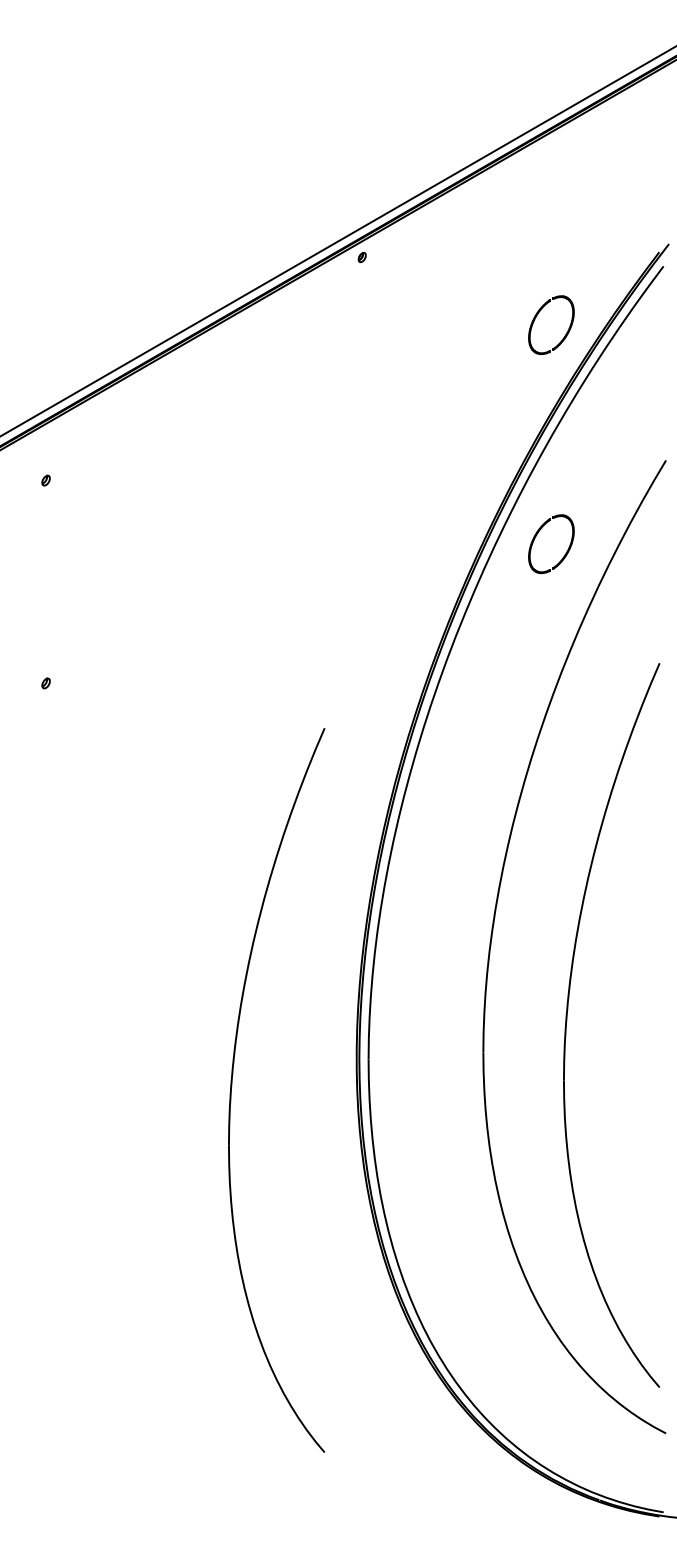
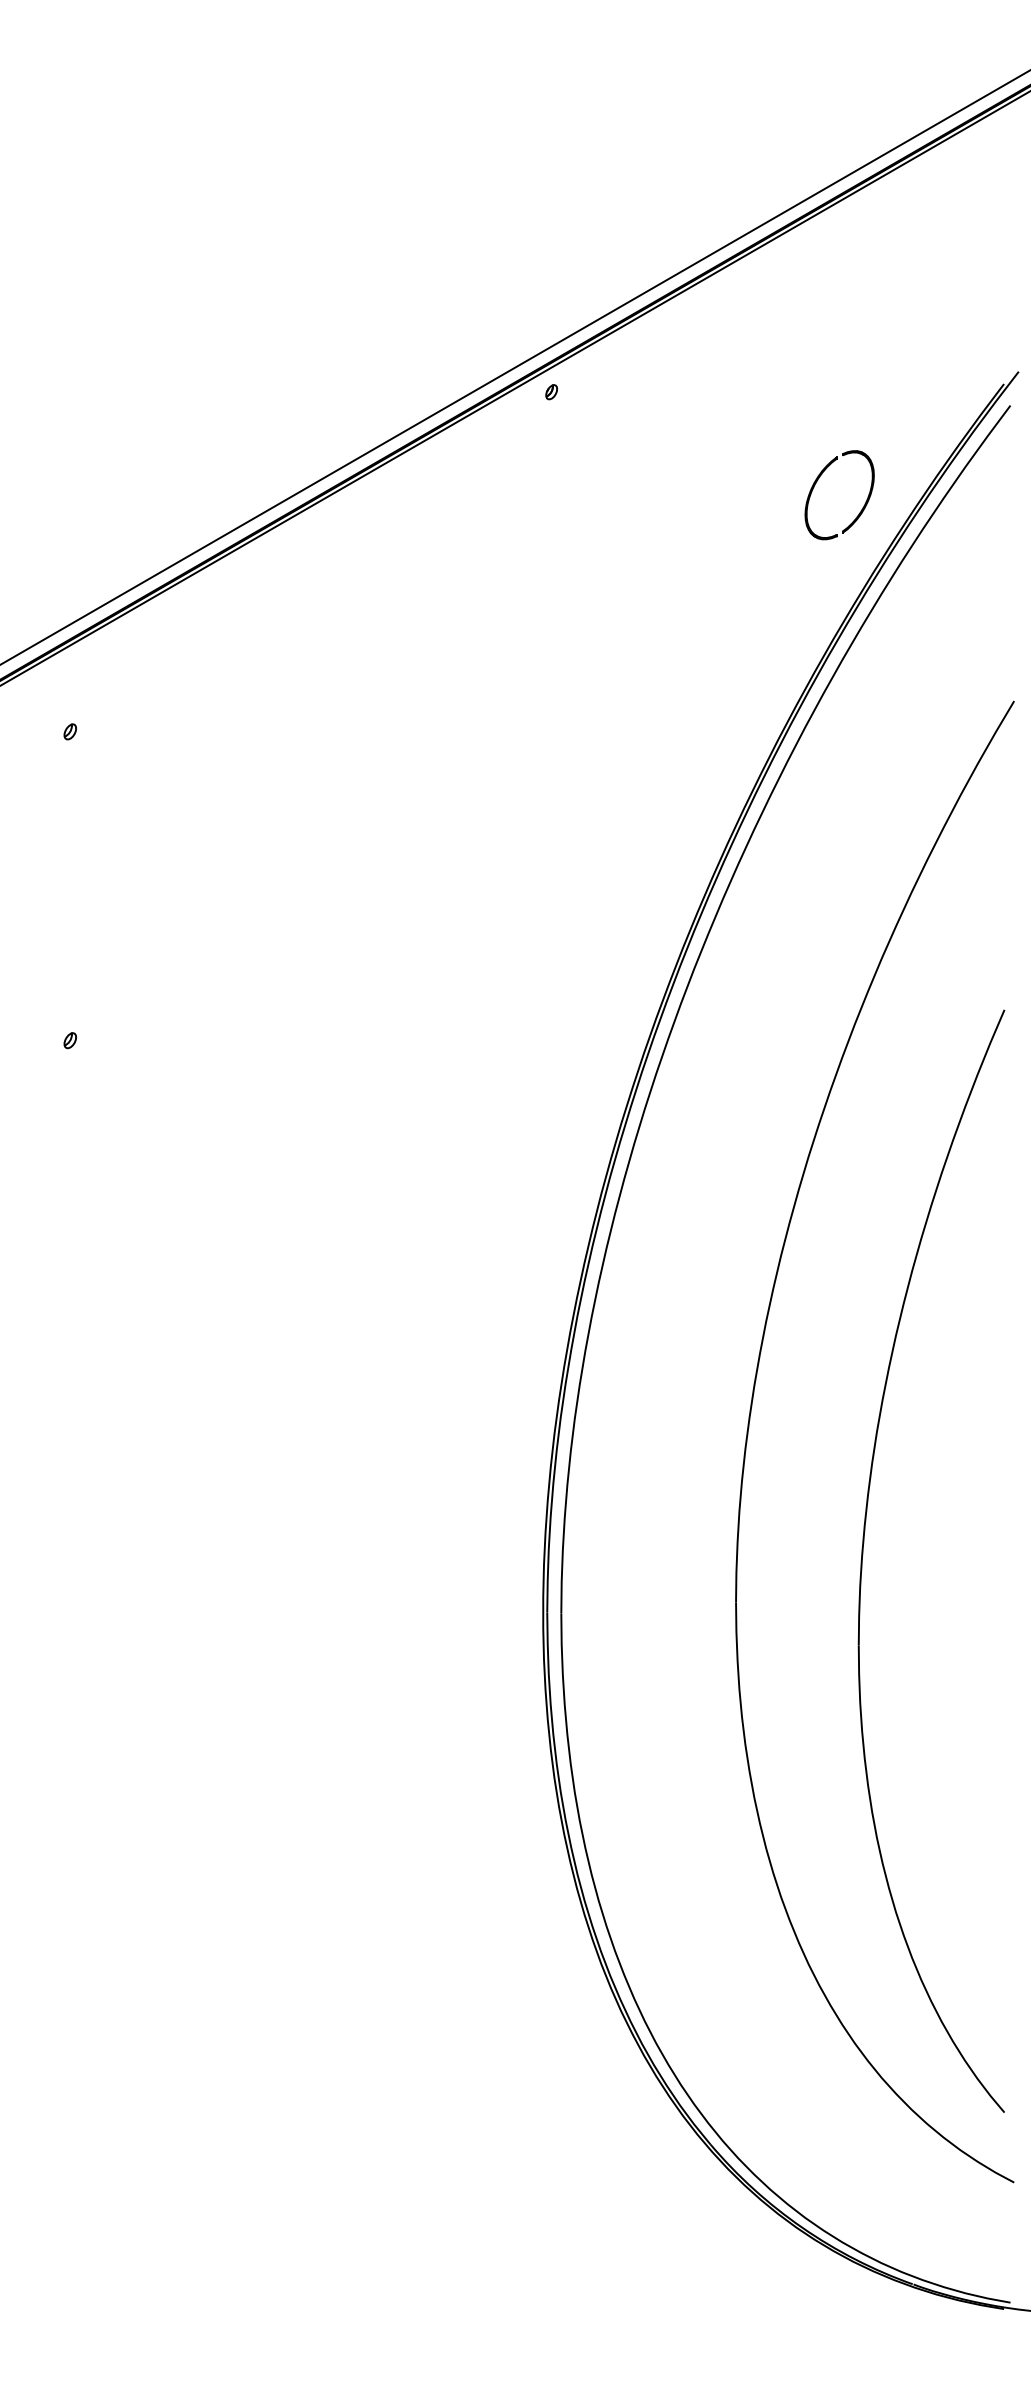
part: (538, 533) -> (820, 812), removed
part: (232, 1086) -> (354, 1654), removed

